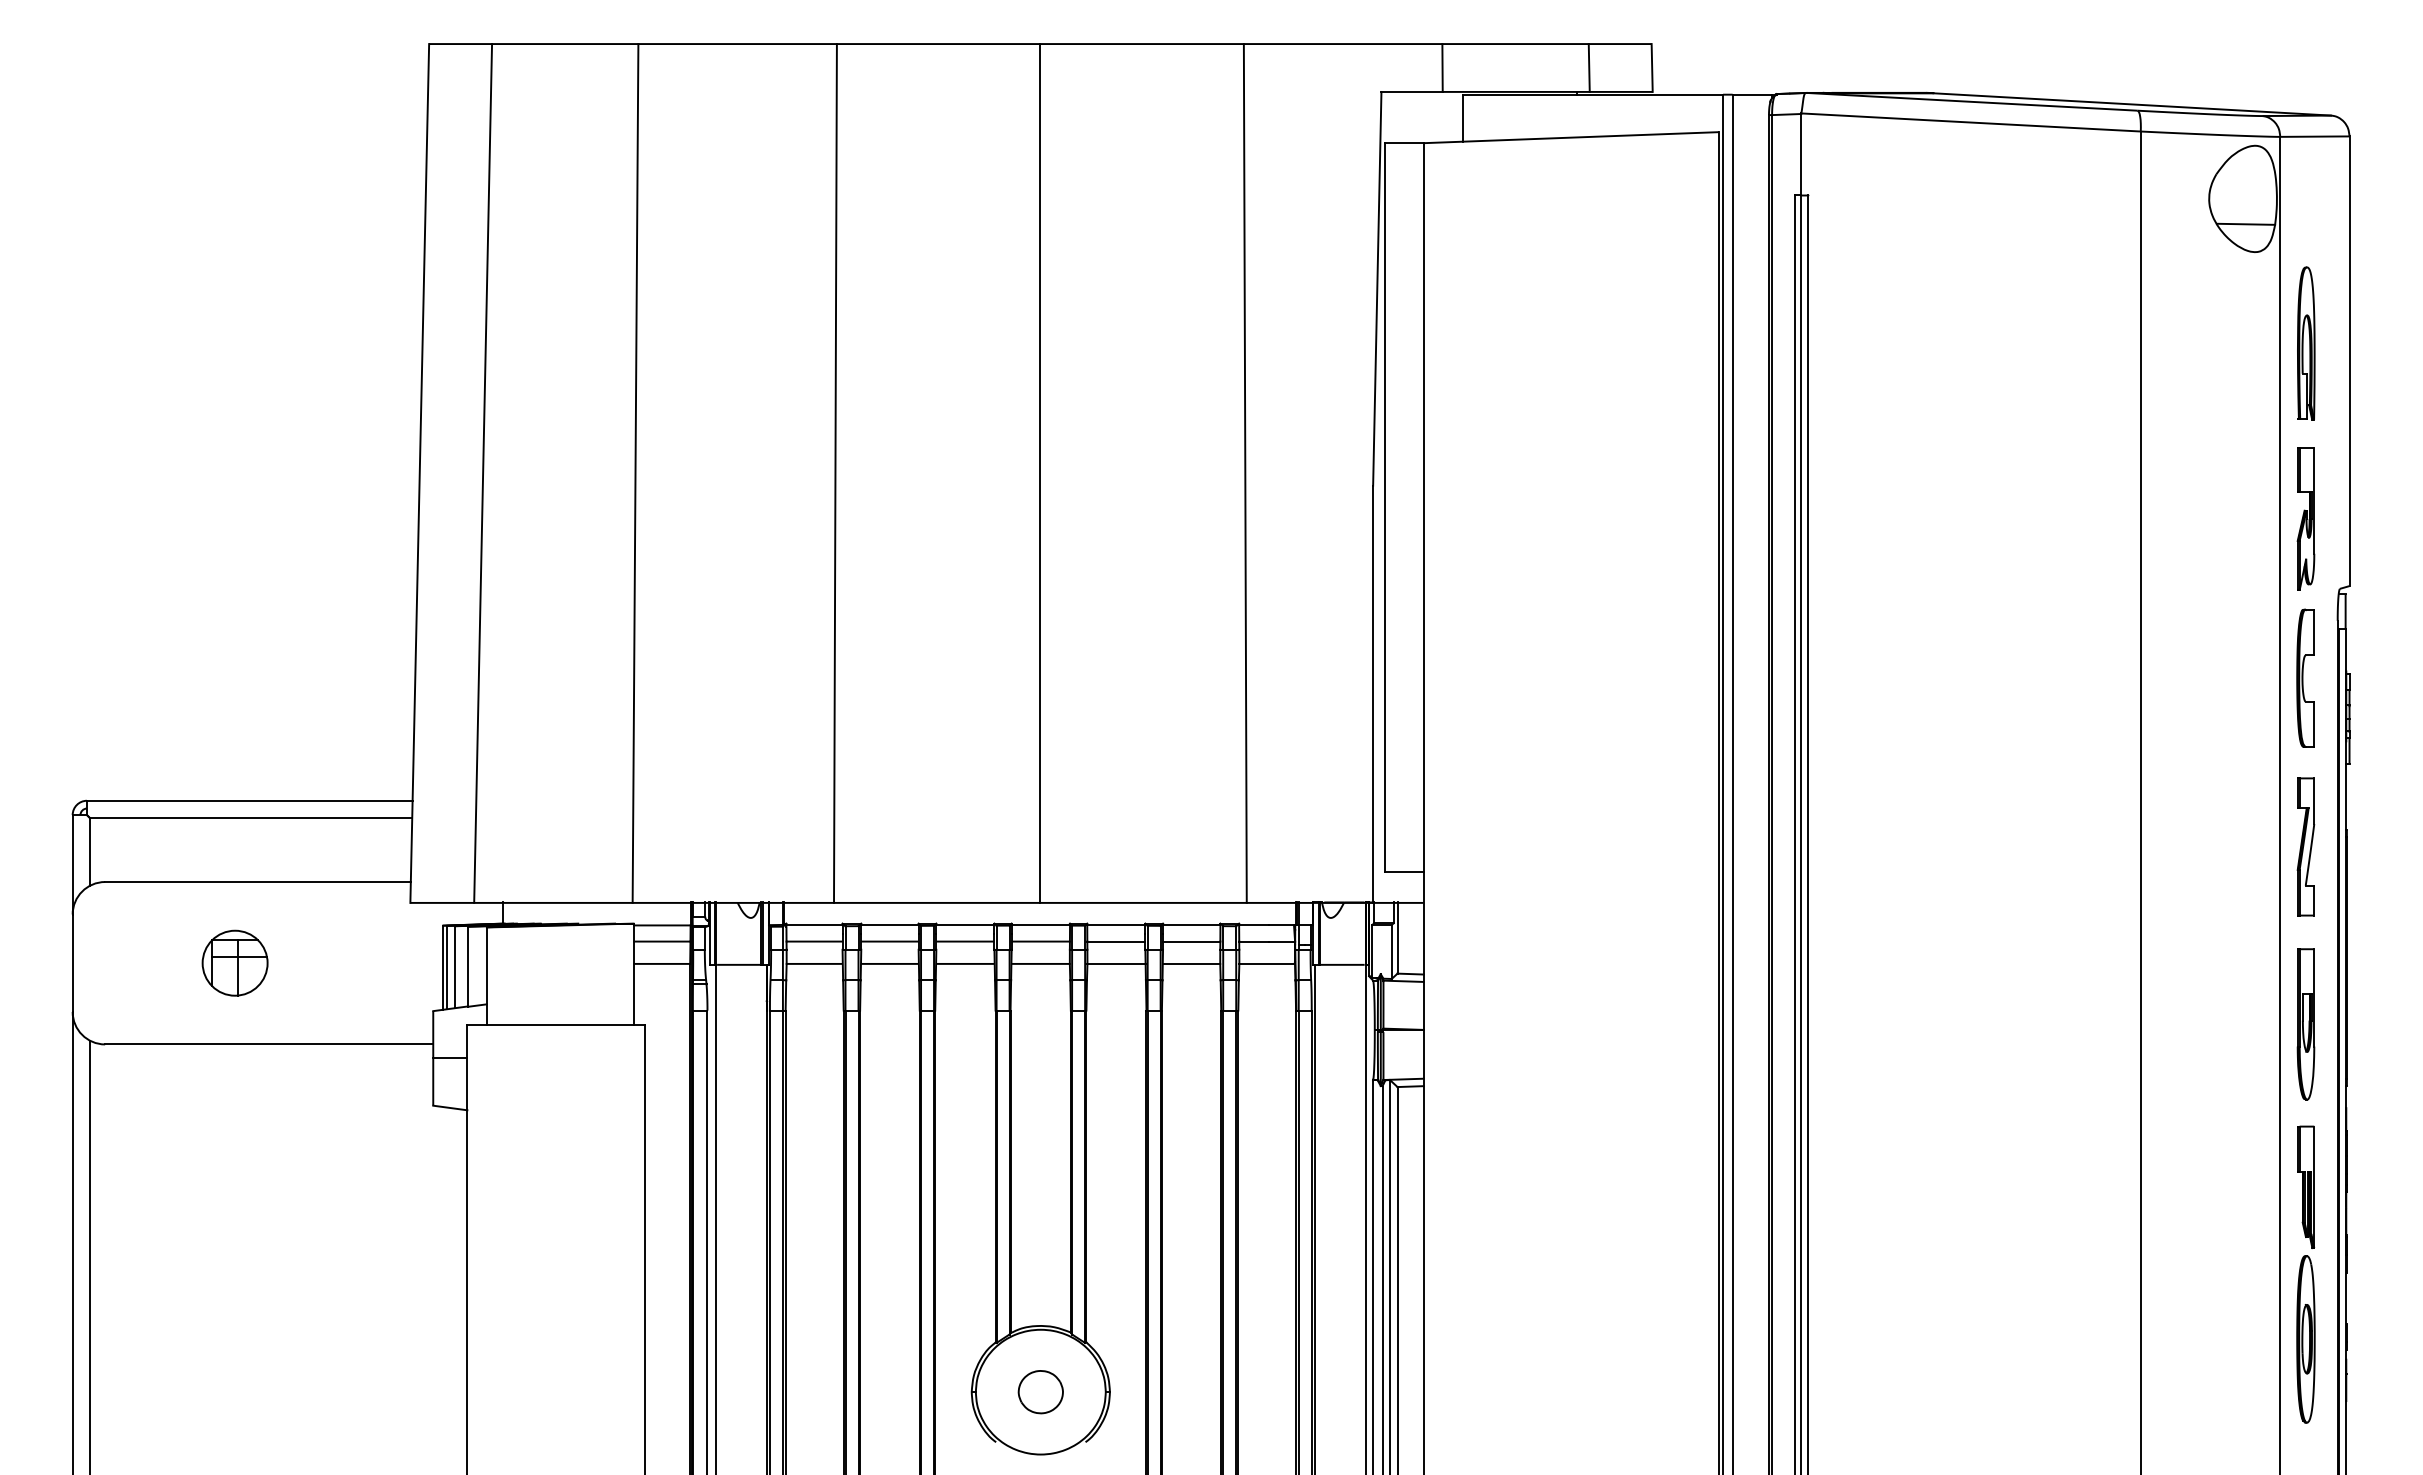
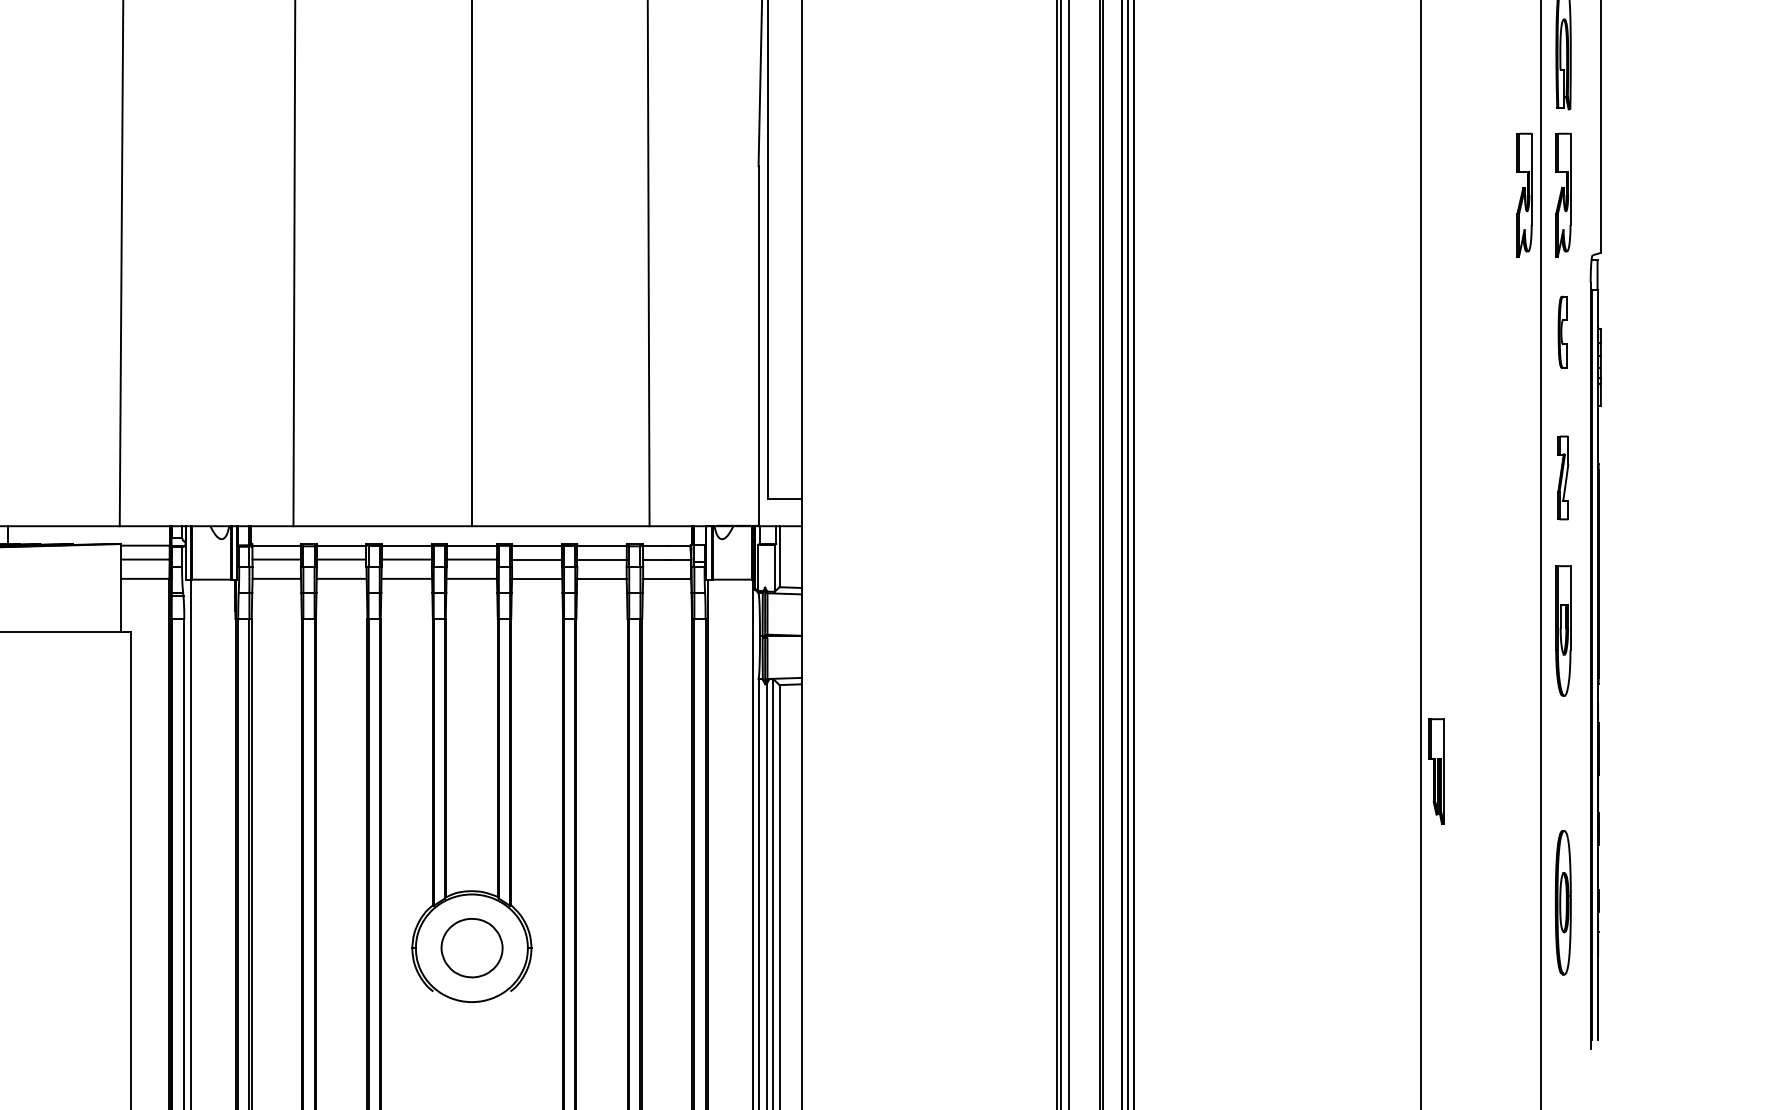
part: (2260, 518) -> (1524, 194), added
part: (2305, 677) -> (1562, 331), size x0.6
part: (2305, 846) -> (1562, 477), size x0.7
part: (2306, 1186) -> (1436, 770), moved
part: (1040, 1392) -> (471, 948), size x1.6

